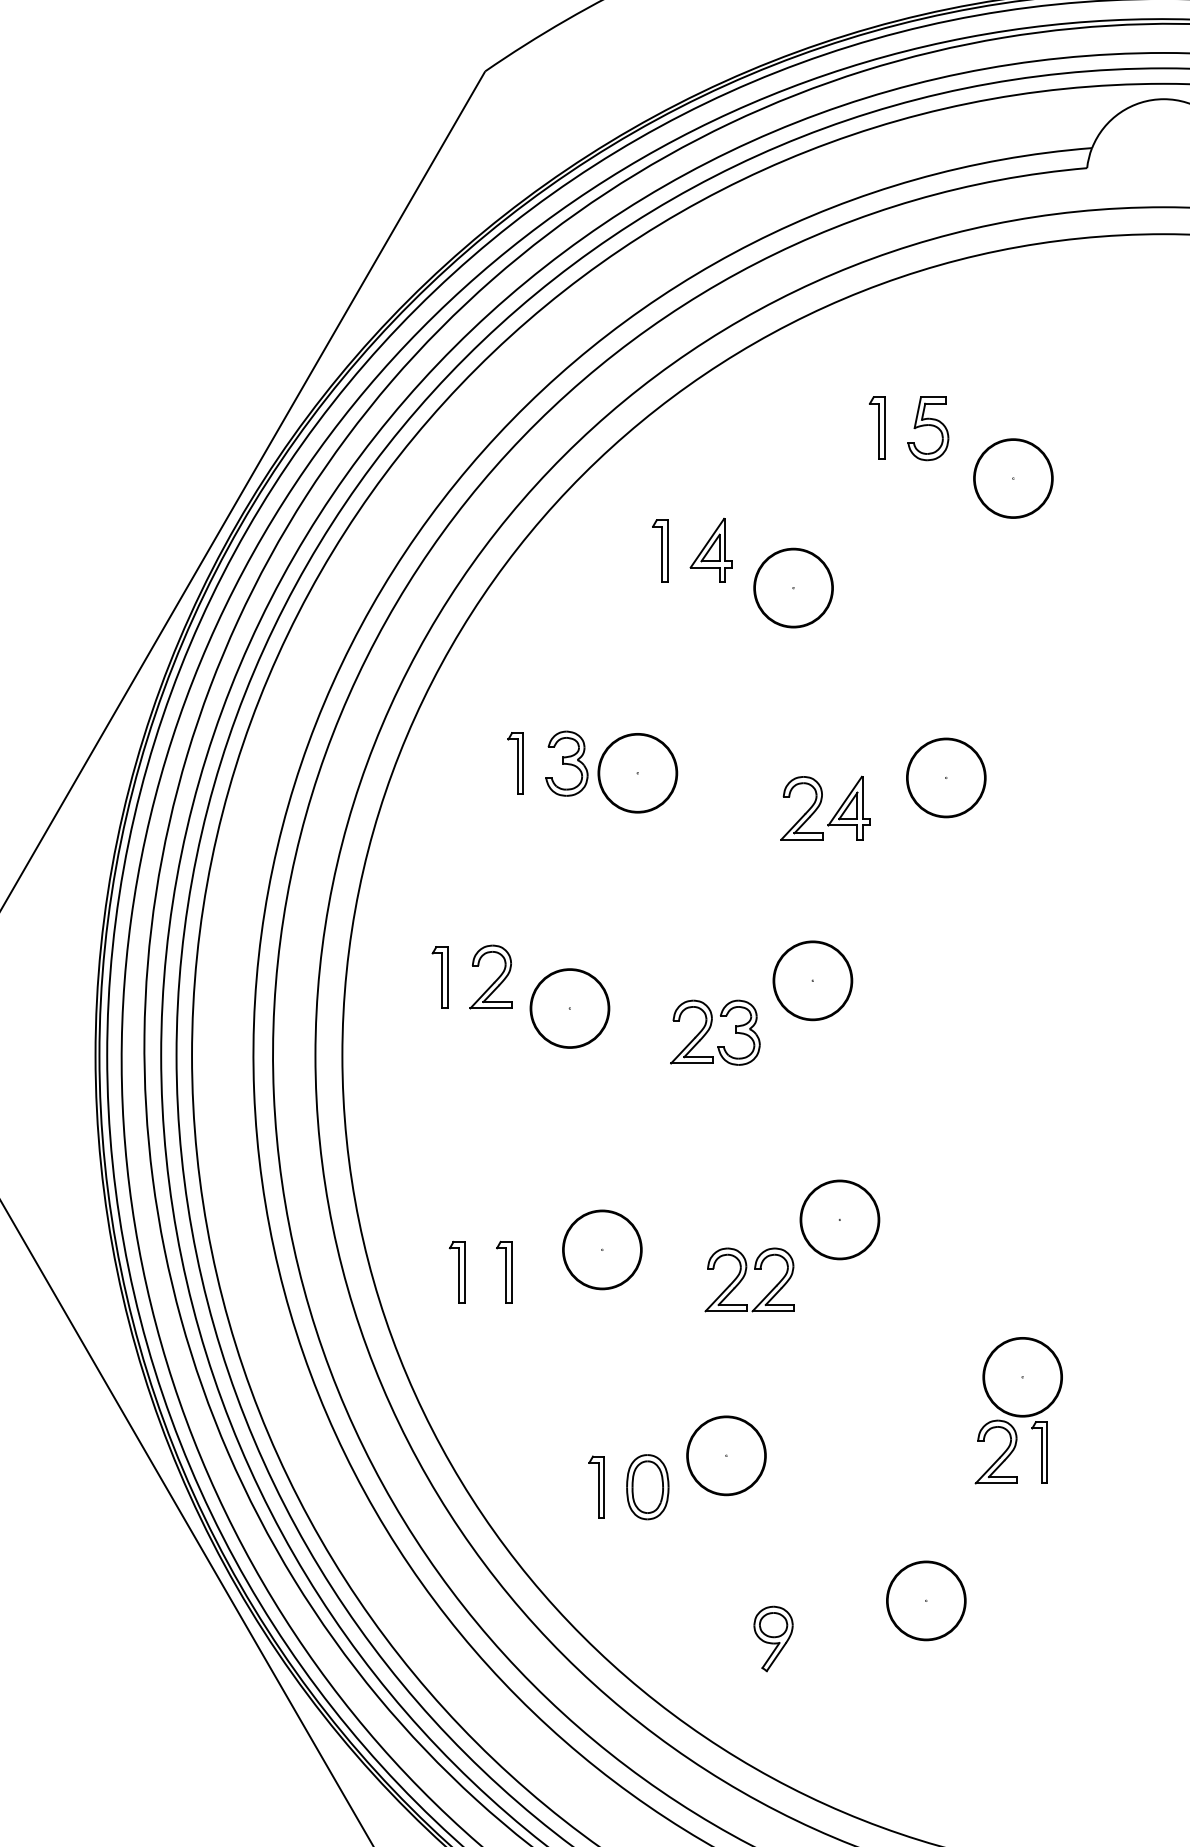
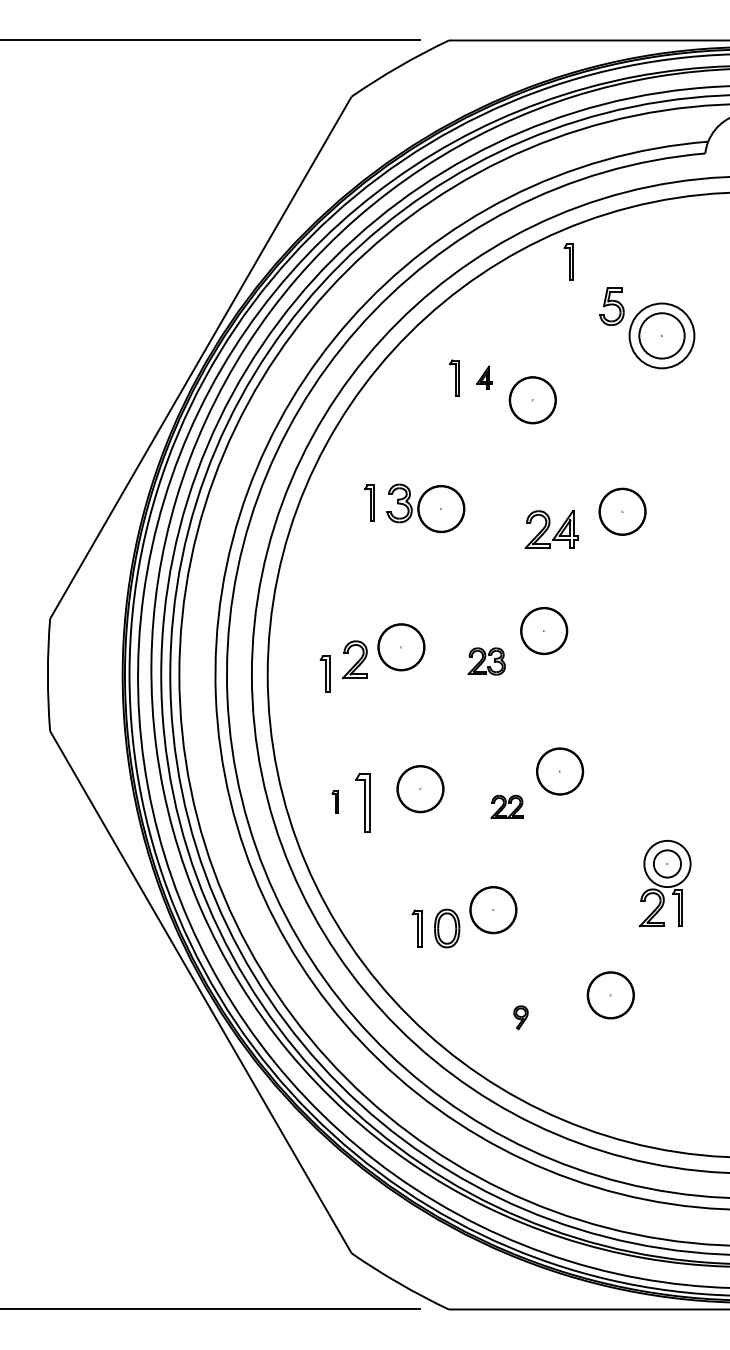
part: (876, 426) -> (568, 261), moved
circle: (1012, 477) -> (661, 335), size x1.4
part: (711, 549) -> (484, 377), size x0.6
part: (439, 976) -> (324, 673), moved
part: (490, 976) -> (354, 659), moved
part: (714, 1032) -> (486, 661), size x0.7
part: (456, 1270) -> (334, 801), size x0.6
part: (503, 1270) -> (362, 801), size x1.6
part: (748, 1279) -> (506, 806), size x0.6
circle: (1022, 1376) -> (667, 863), size x0.6
part: (772, 1638) -> (520, 1017), size x0.6

